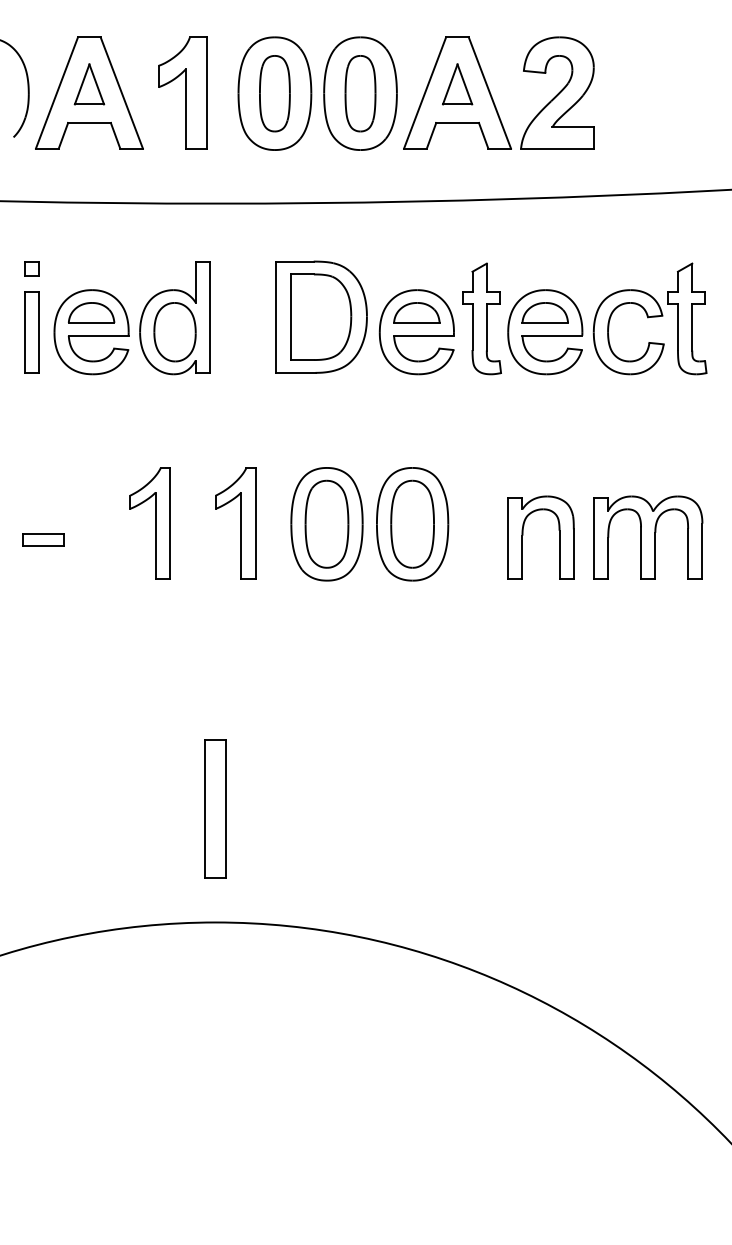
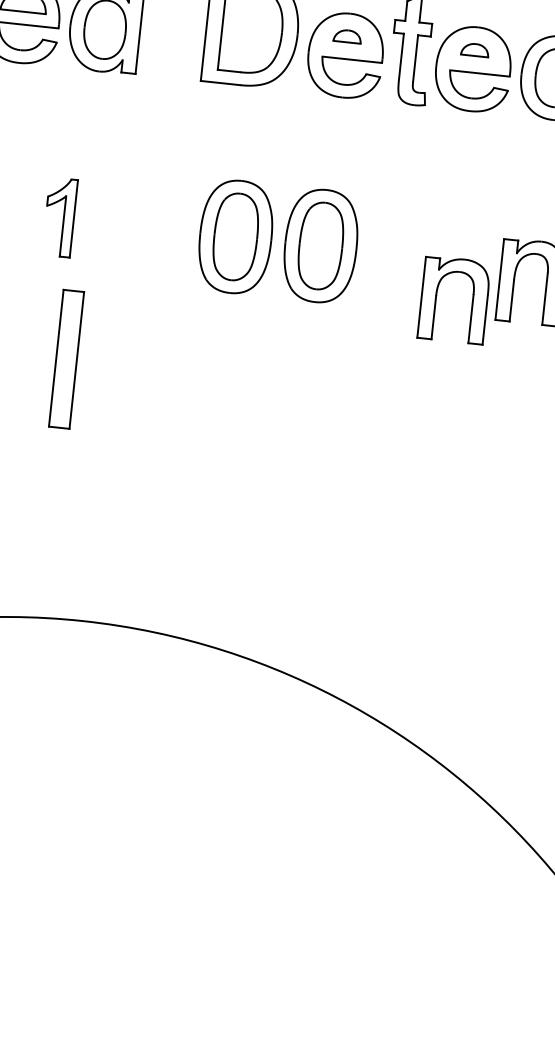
part: (416, 312) -> (347, 35), size x0.6
part: (544, 312) -> (474, 49), size x0.6
part: (149, 523) -> (59, 217), size x0.7
part: (235, 523) -> (144, 226), removed
part: (523, 535) -> (437, 295), moved
part: (215, 808) -> (66, 358), moved

